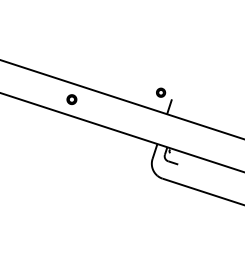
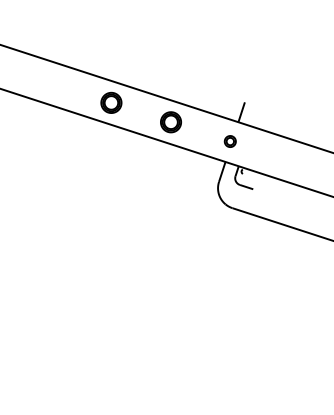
part: (160, 92) -> (229, 141), moved
part: (71, 99) -> (111, 102), size x1.67
part: (116, 114) -> (170, 122), added

